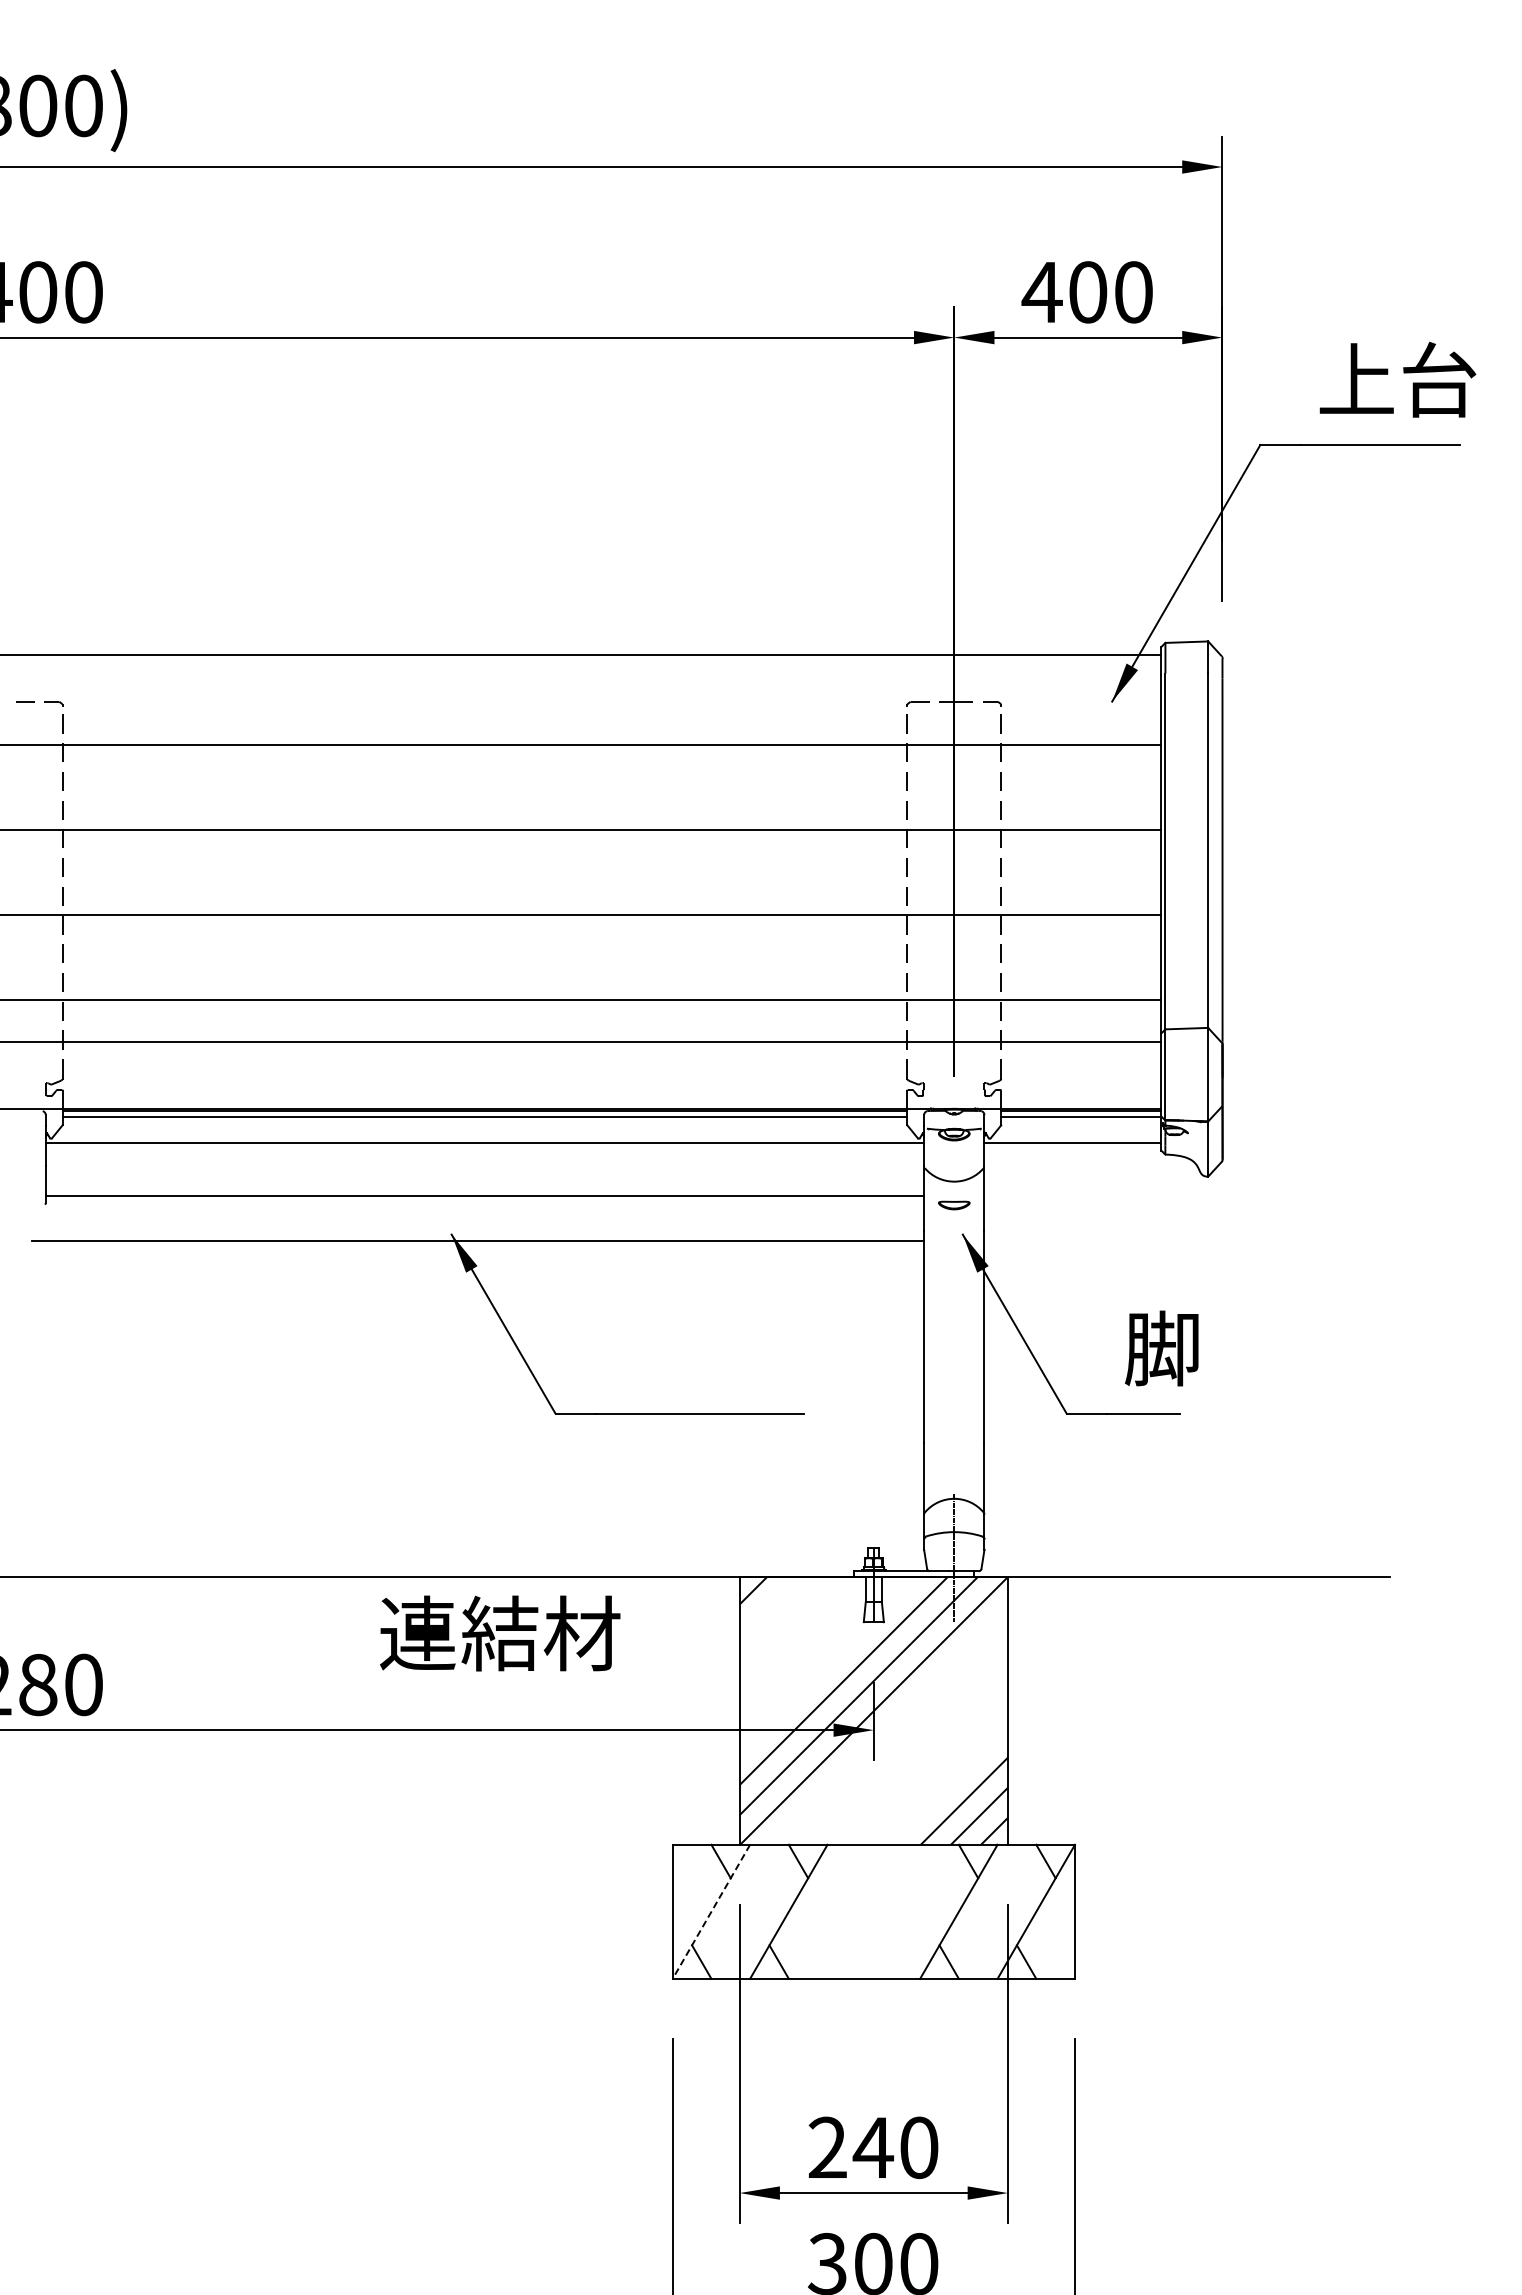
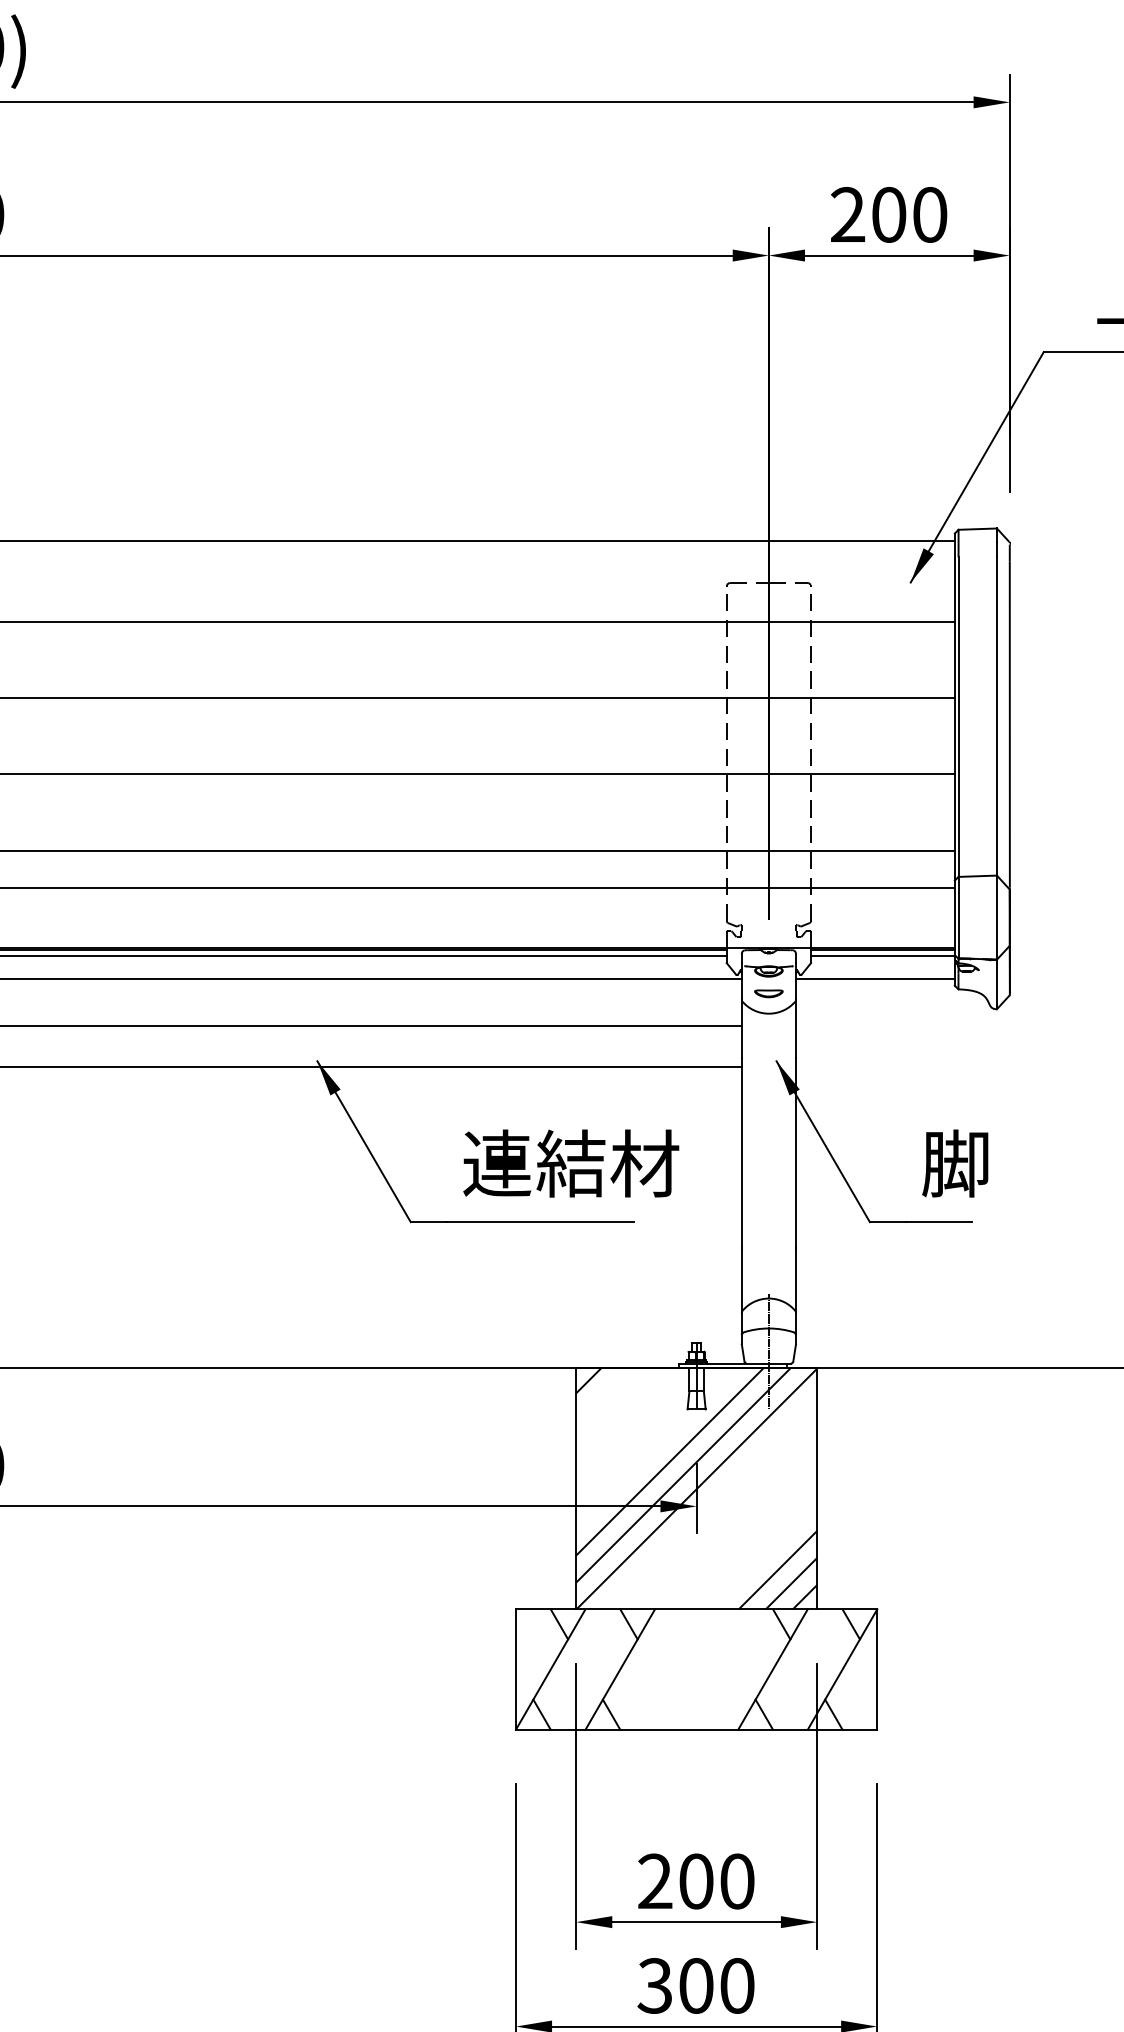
text: (1041, 291) -> (847, 214), 400 -> 200
part: (954, 1205) -> (769, 993), moved
text: (500, 1633) -> (571, 1163), moved
line: (711, 1912) -> (550, 1670), dashed -> solid
text: (872, 2147) -> (695, 1881), 240 -> 200

